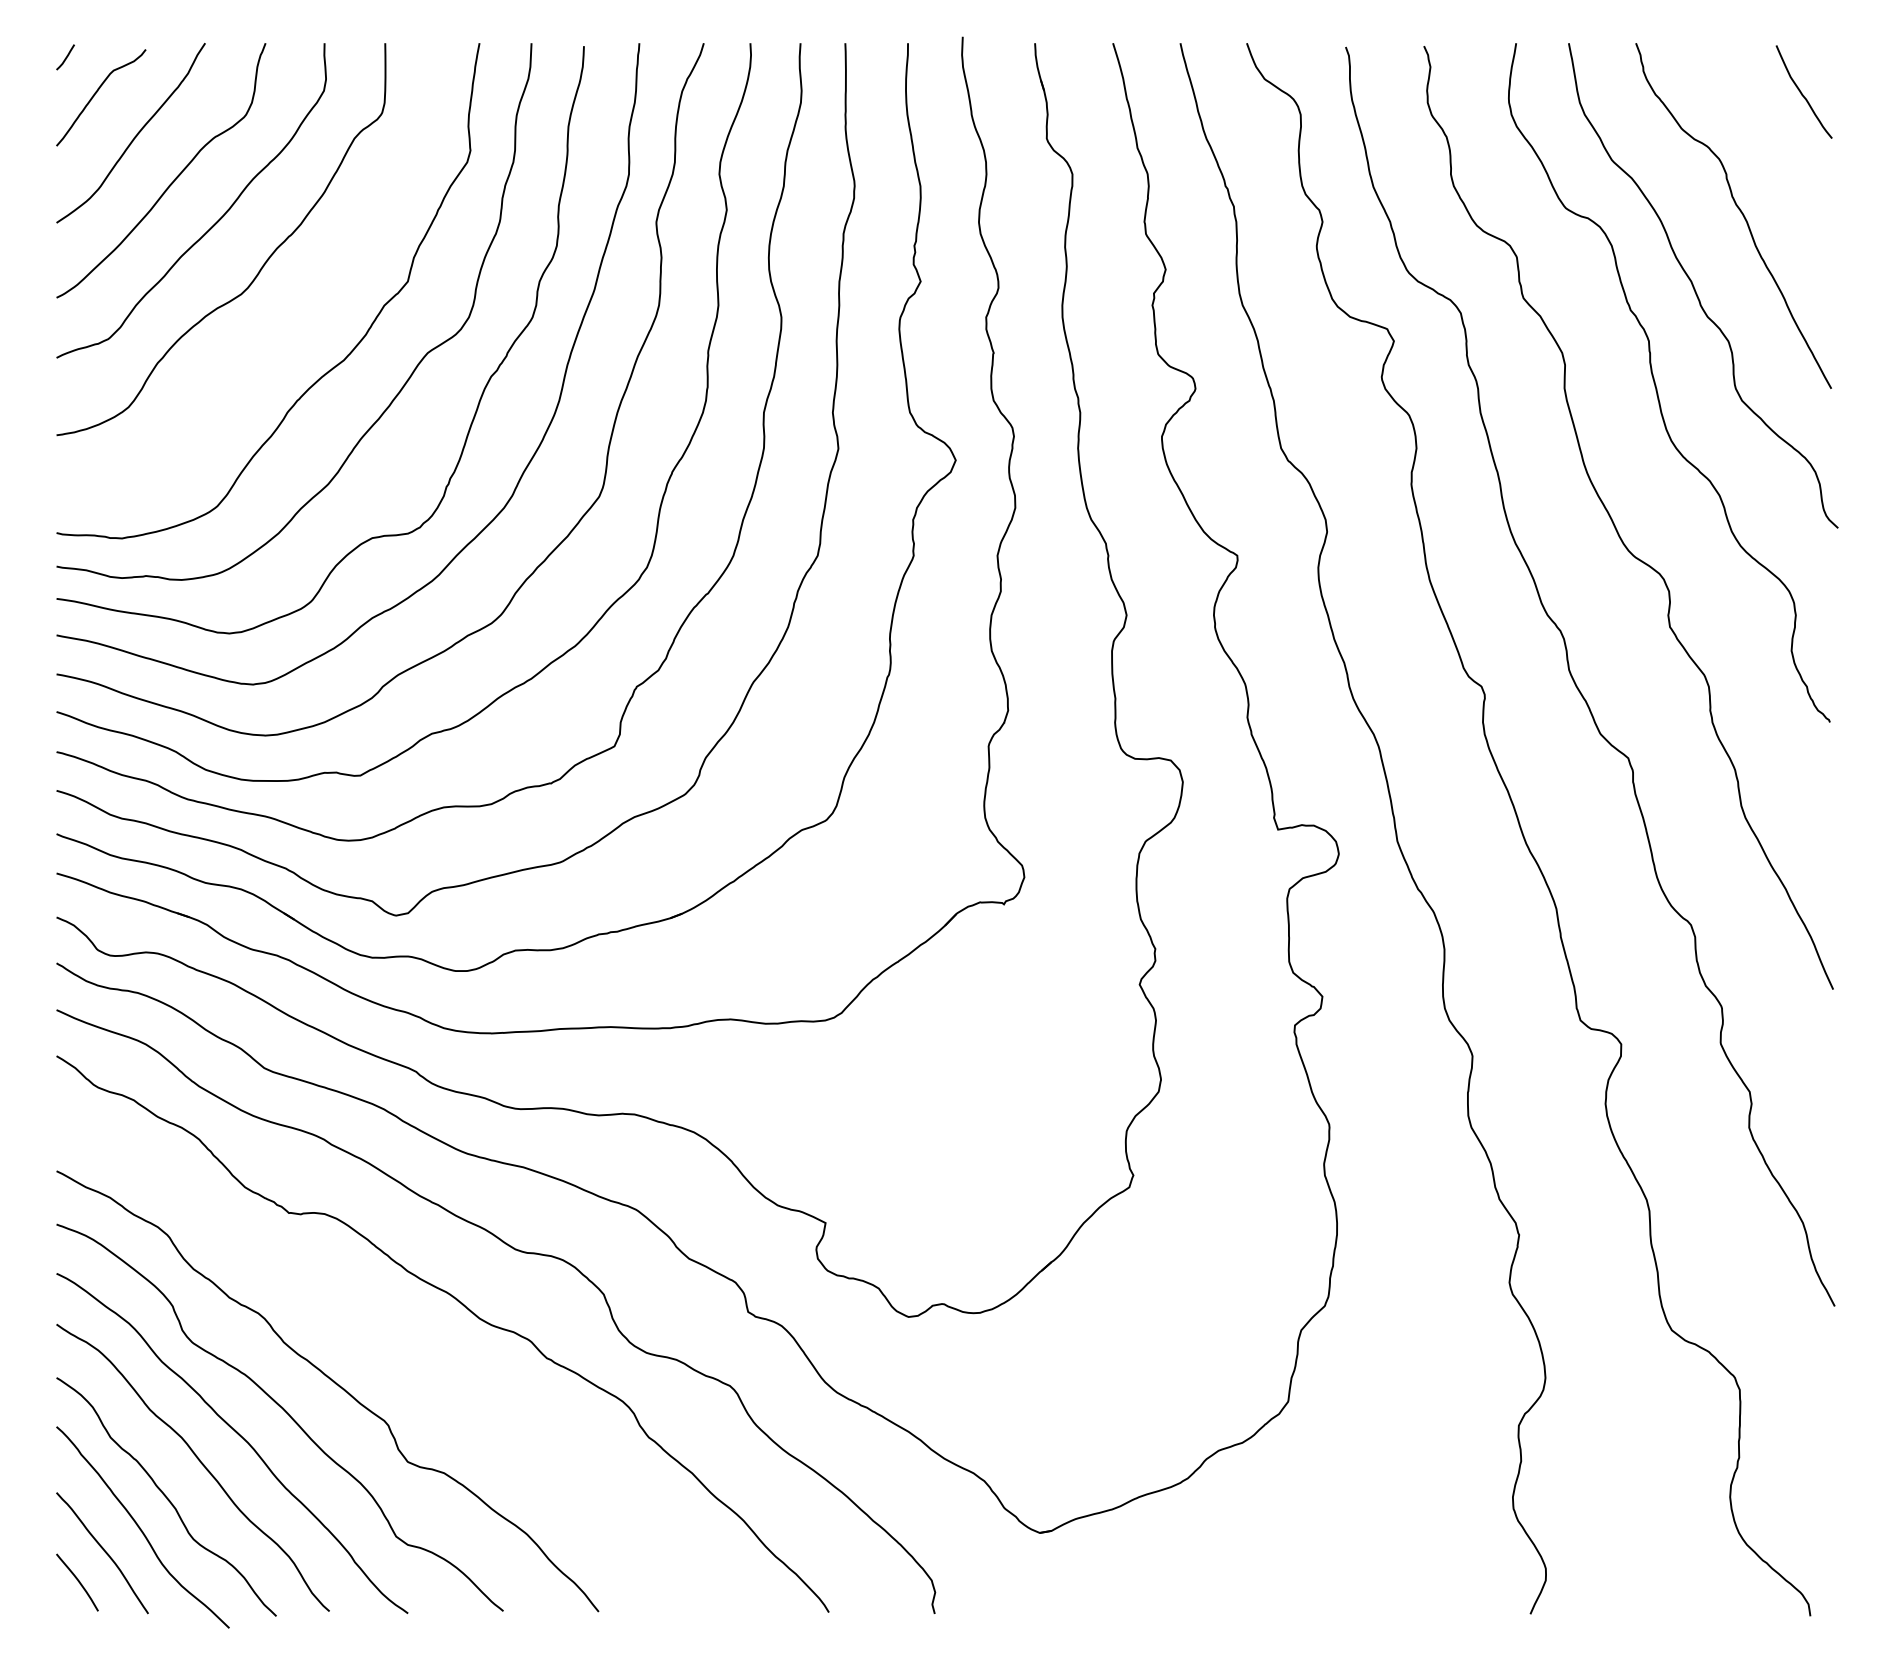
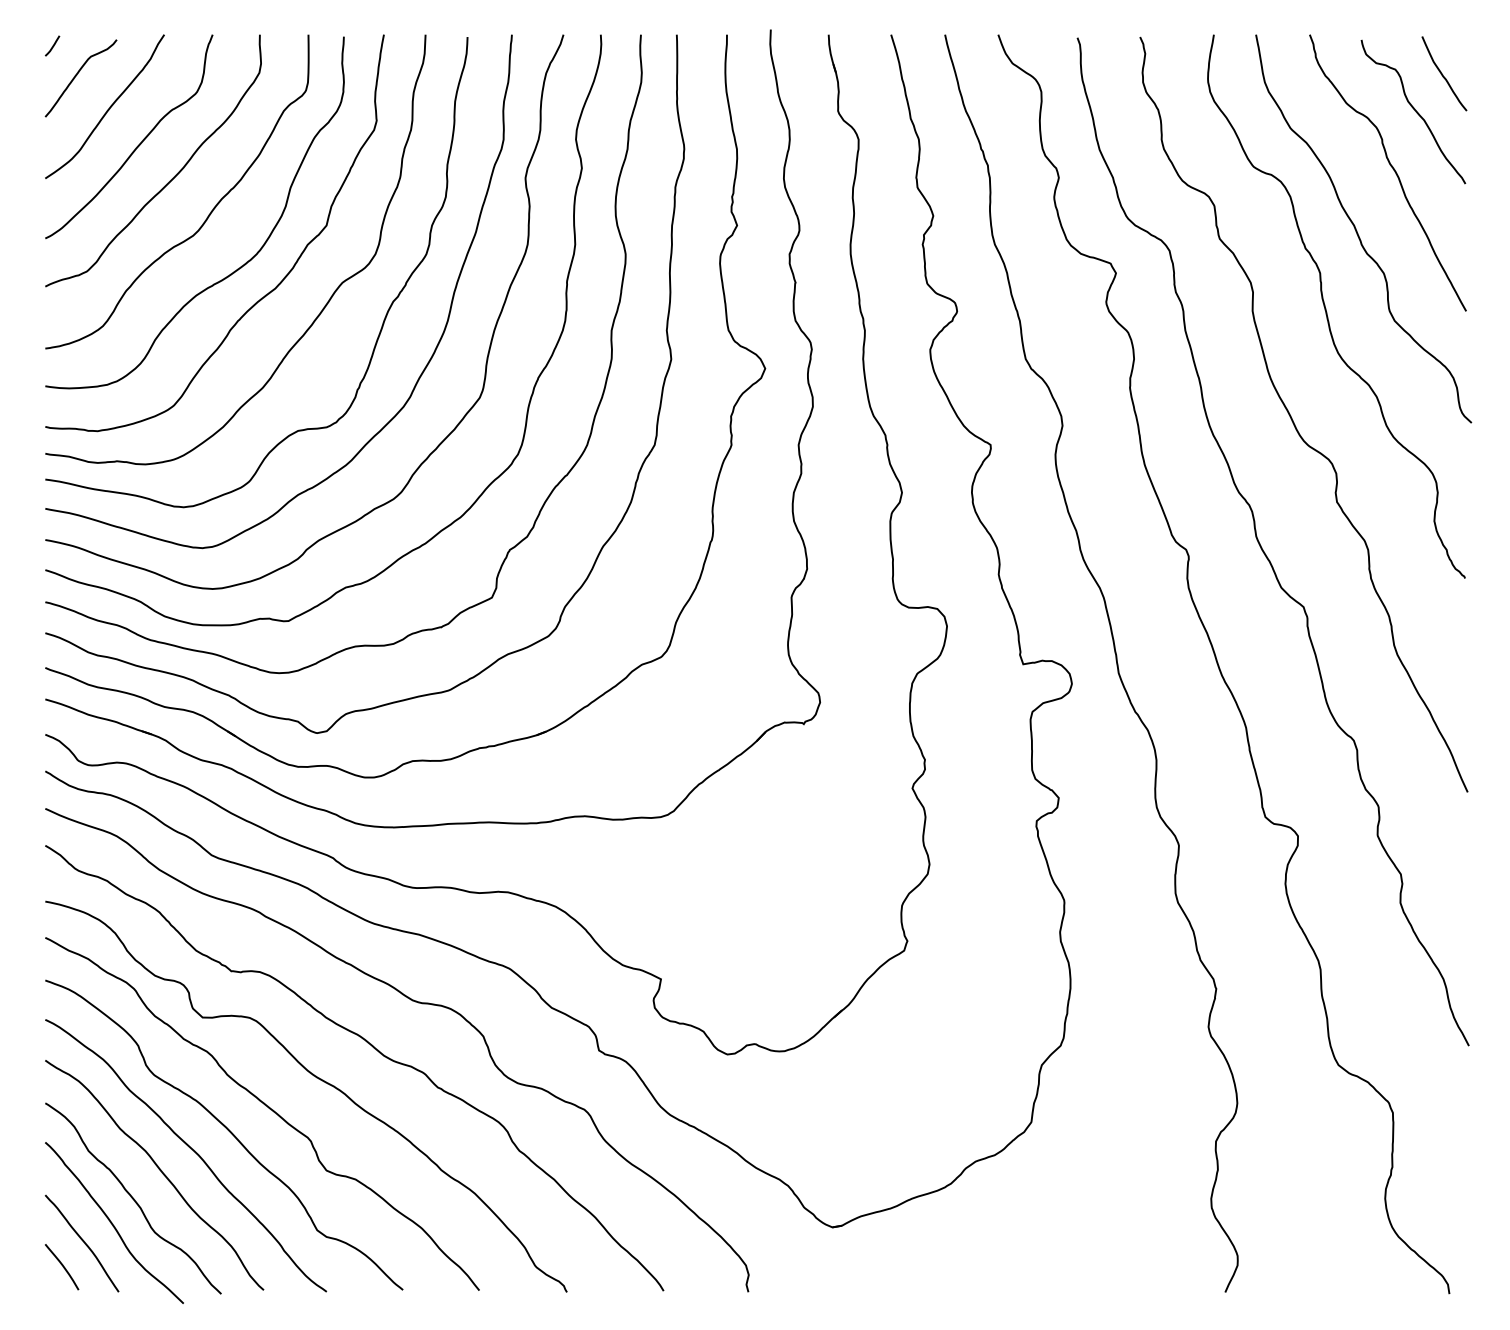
curve: (1766, 137) -> (1414, 110), added
curve: (292, 338) -> (234, 271), added
curve: (393, 1345) -> (315, 1077), added

